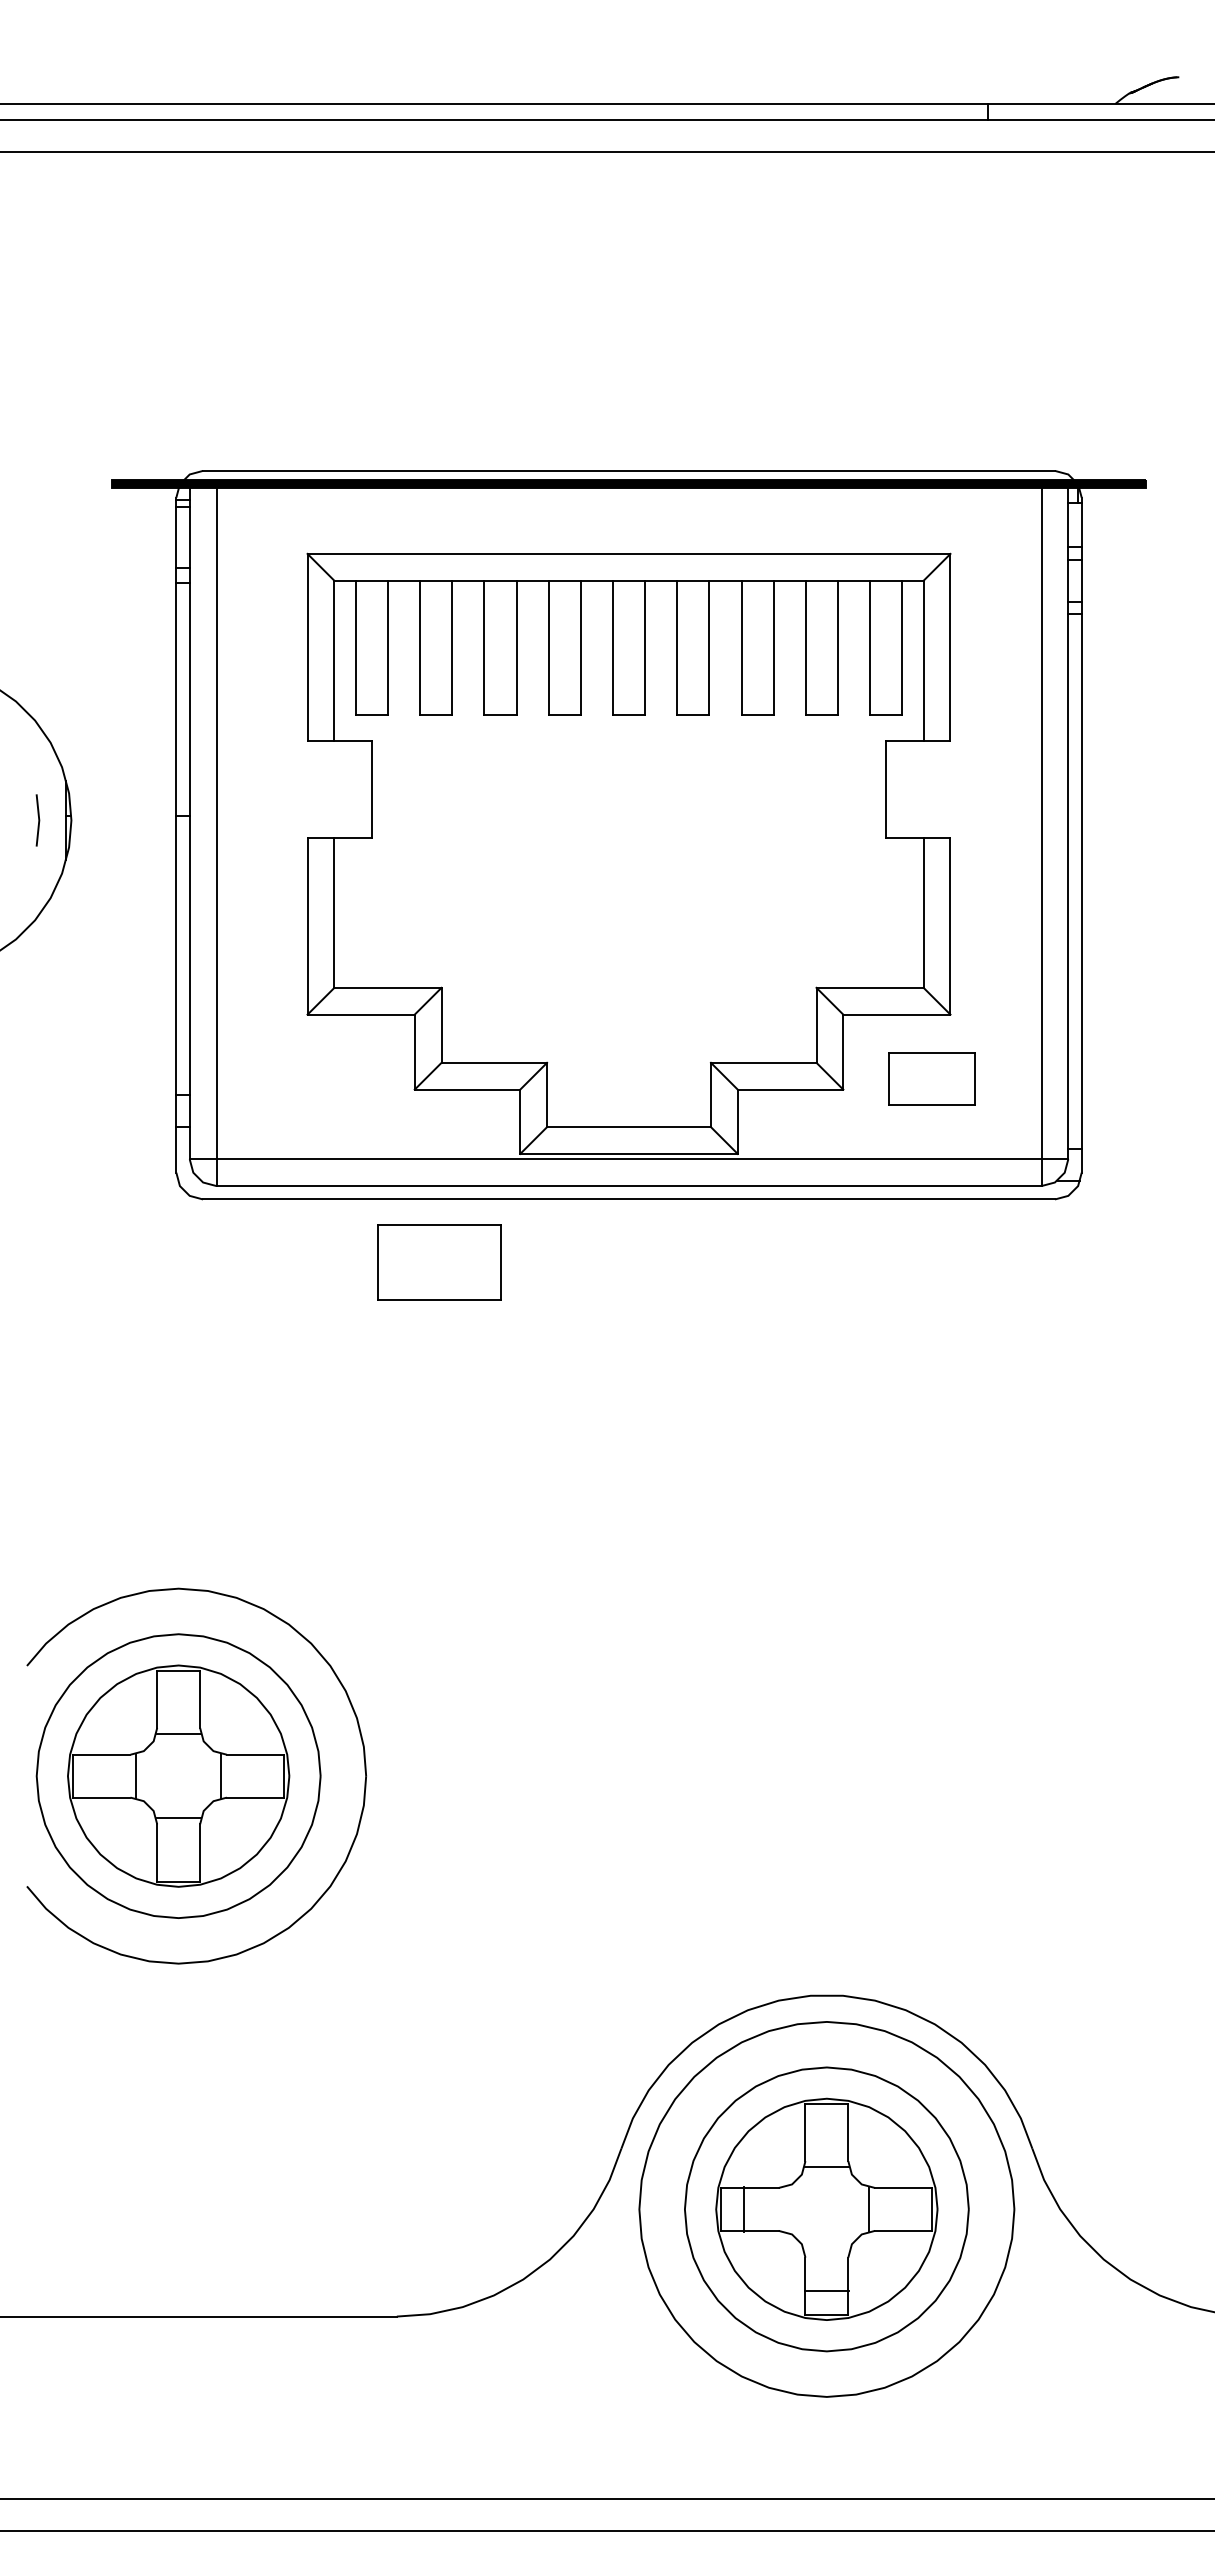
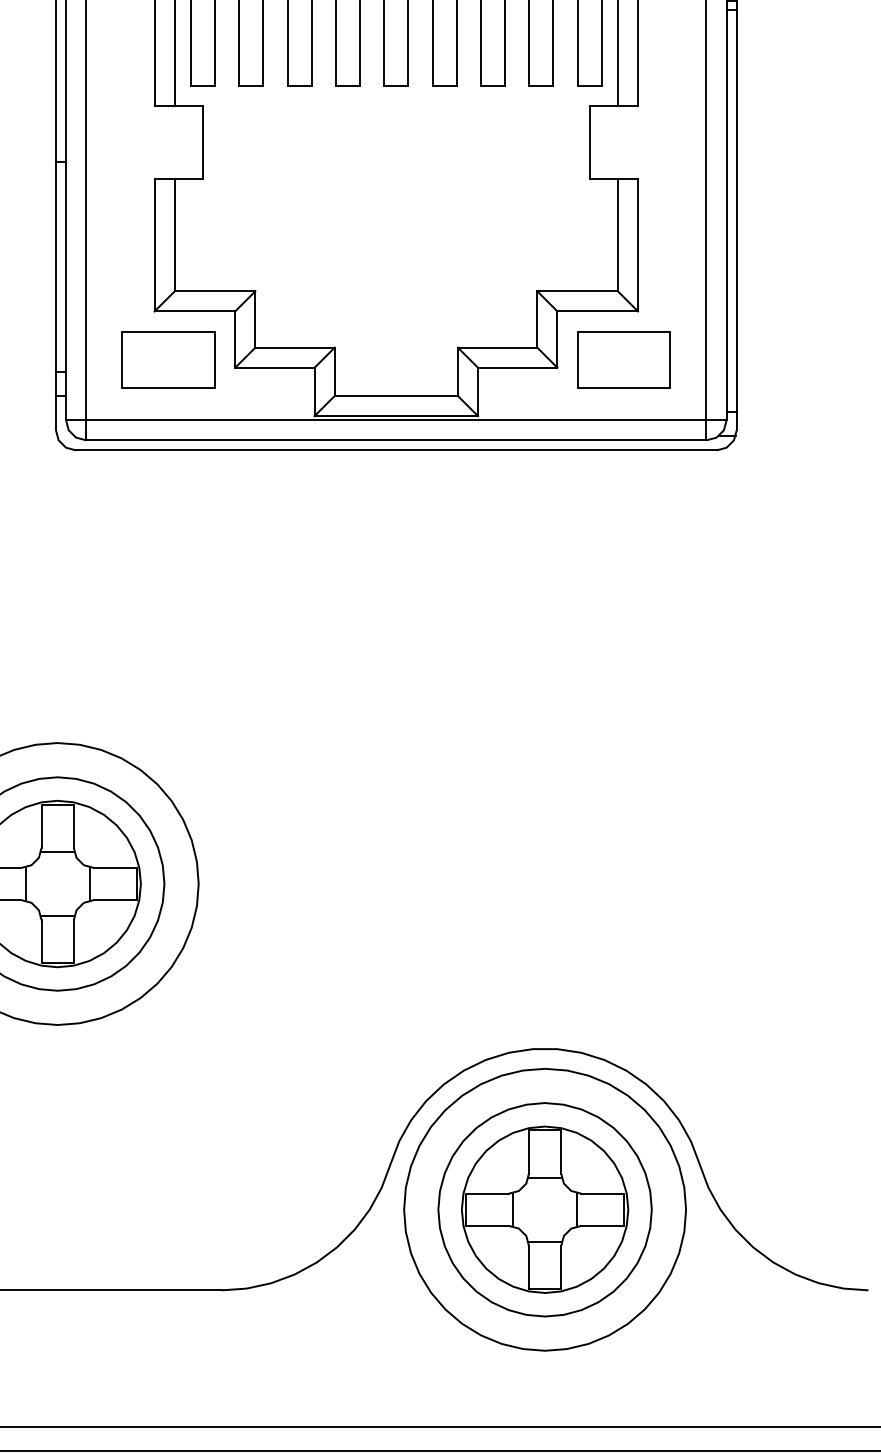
part: (931, 1078) -> (623, 359), size x1.43
part: (439, 1262) -> (168, 359), moved
line: (743, 2209) -> (513, 1209), moved
line: (826, 2290) -> (544, 1241), moved

